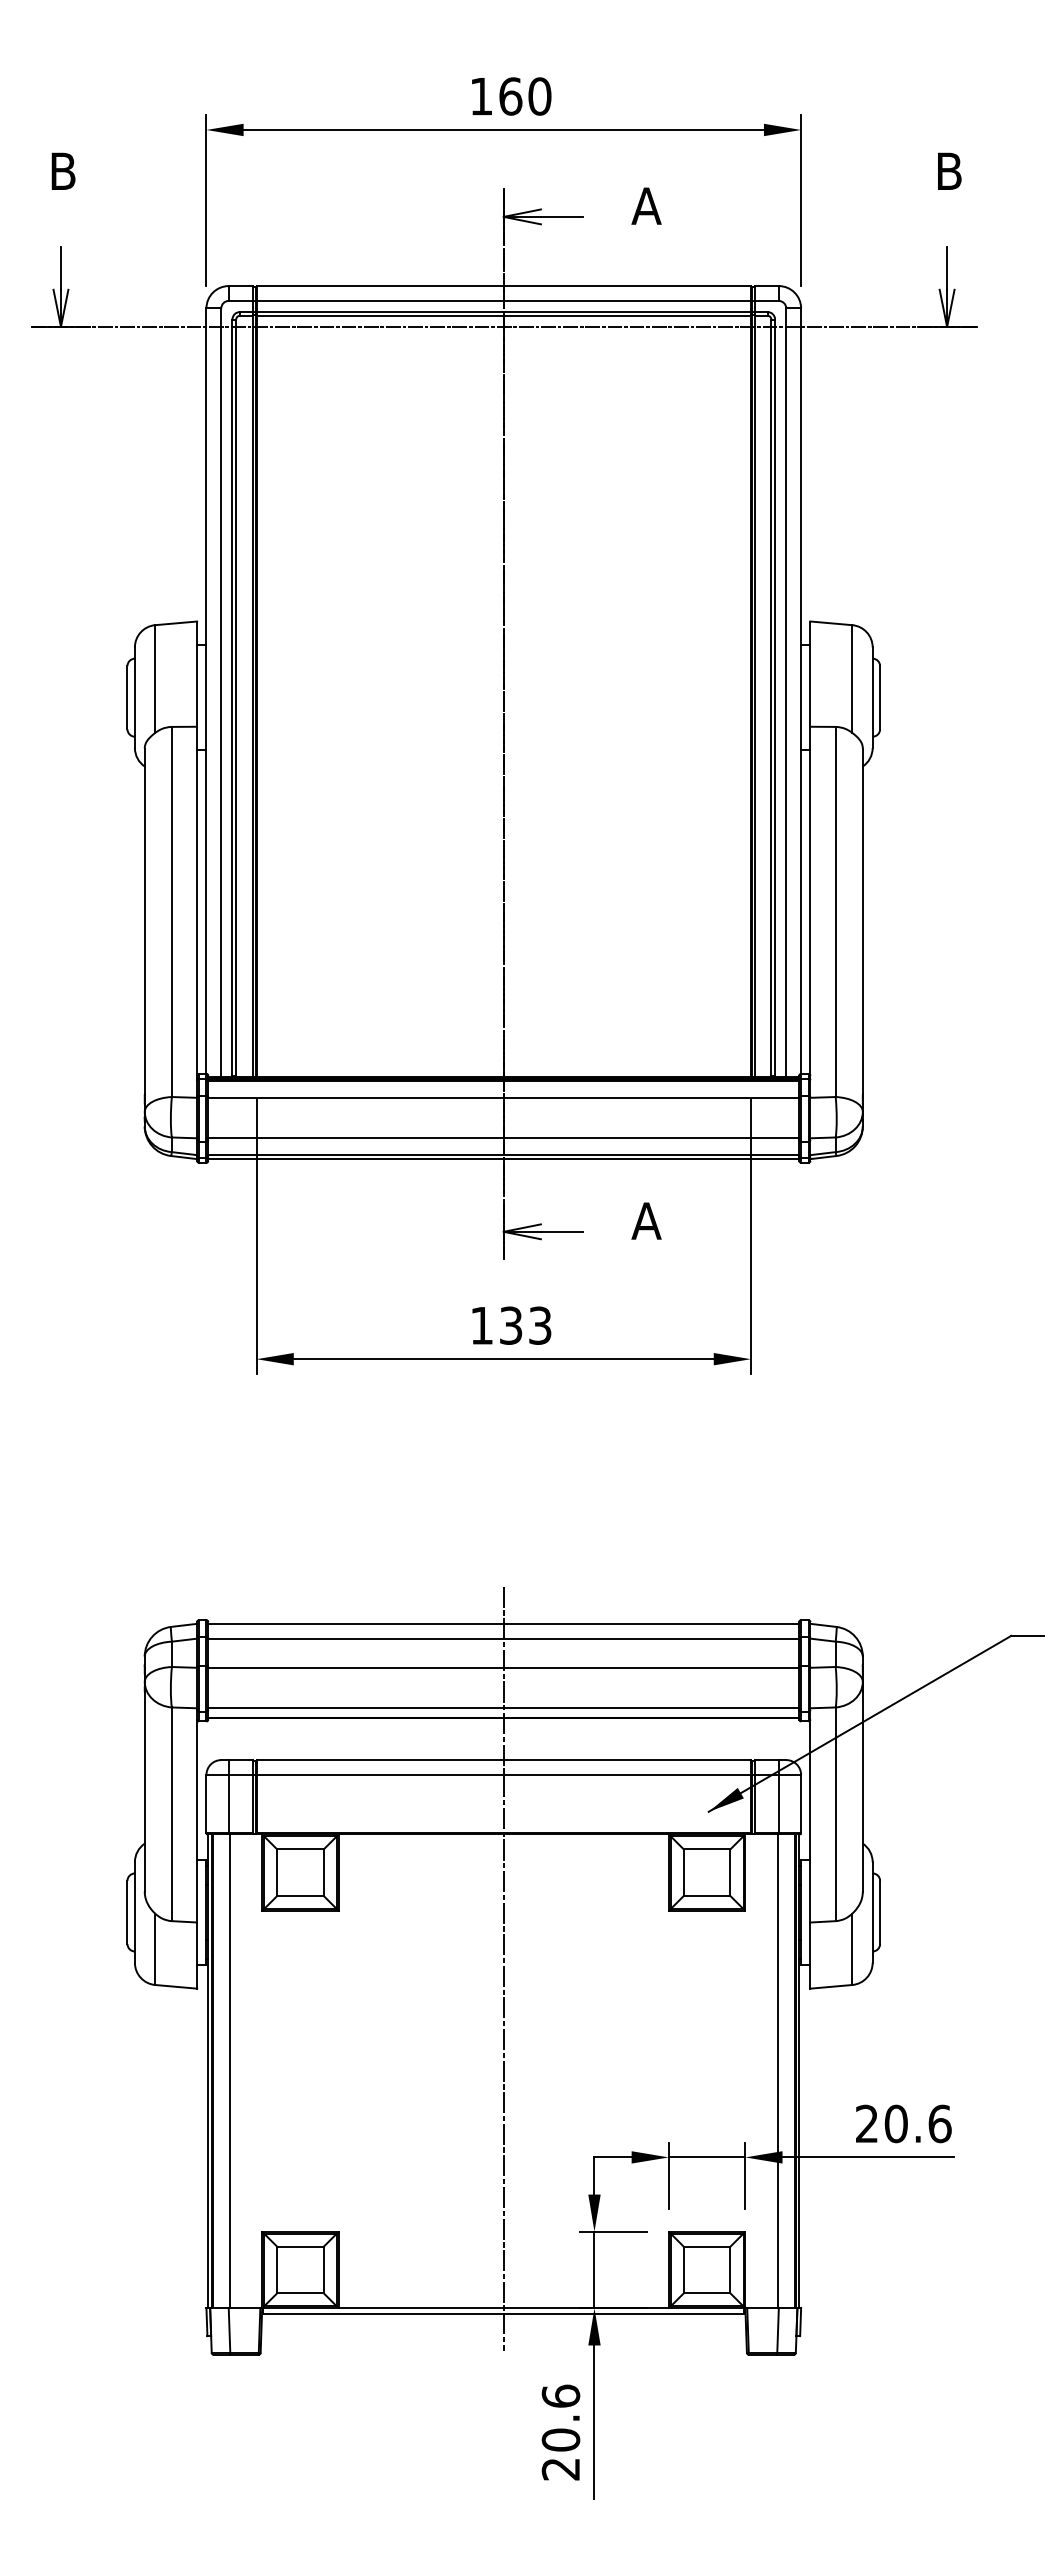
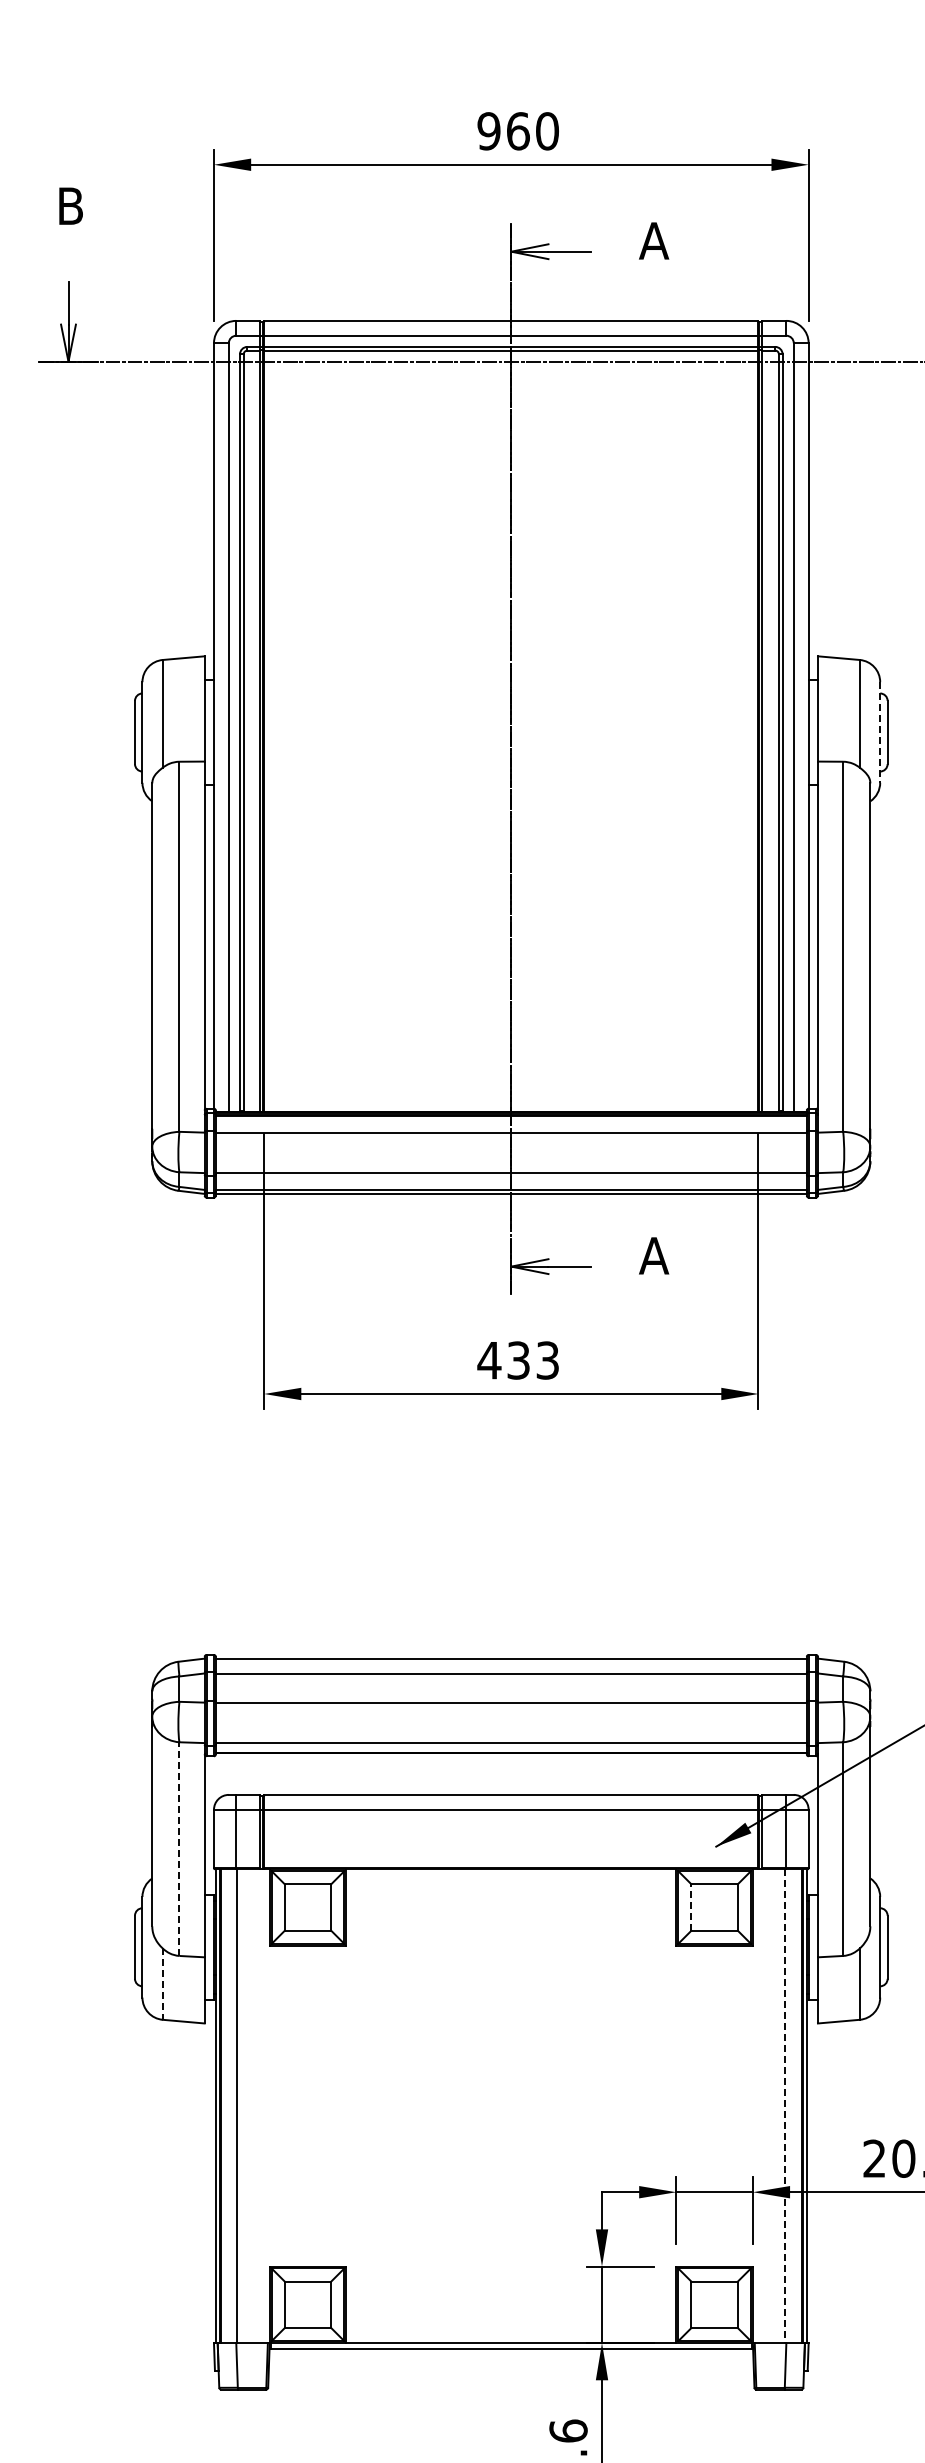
text: (481, 96) -> (489, 131), 160 -> 960
line: (872, 698) -> (880, 733), solid -> dashed
text: (481, 1325) -> (489, 1360), 133 -> 433
line: (171, 1814) -> (179, 1849), solid -> dashed
line: (683, 1872) -> (691, 1907), solid -> dashed
line: (155, 1949) -> (163, 1984), solid -> dashed
line: (503, 1968) -> (511, 2003), removed
line: (777, 2071) -> (785, 2106), solid -> dashed

